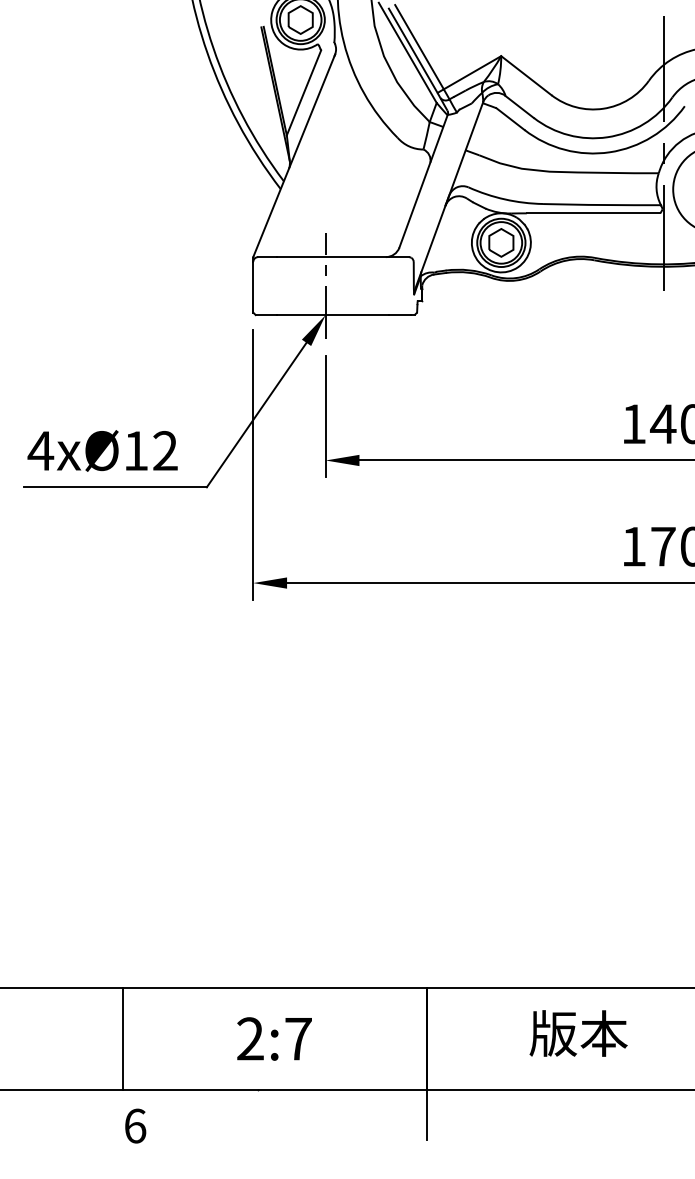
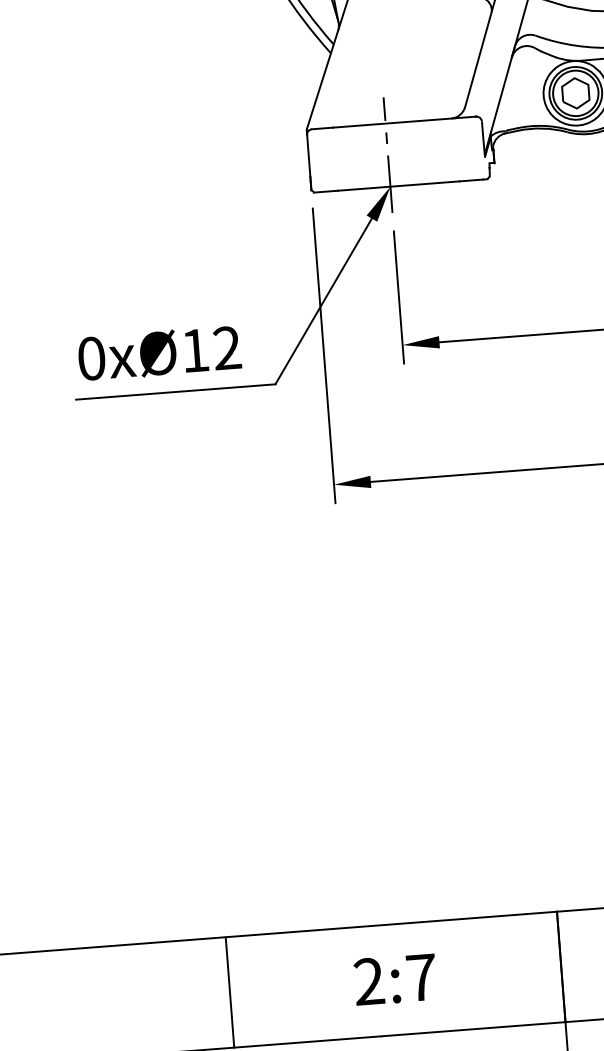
text: (40, 451) -> (91, 359), 4xØ12 -> 0xØ12

